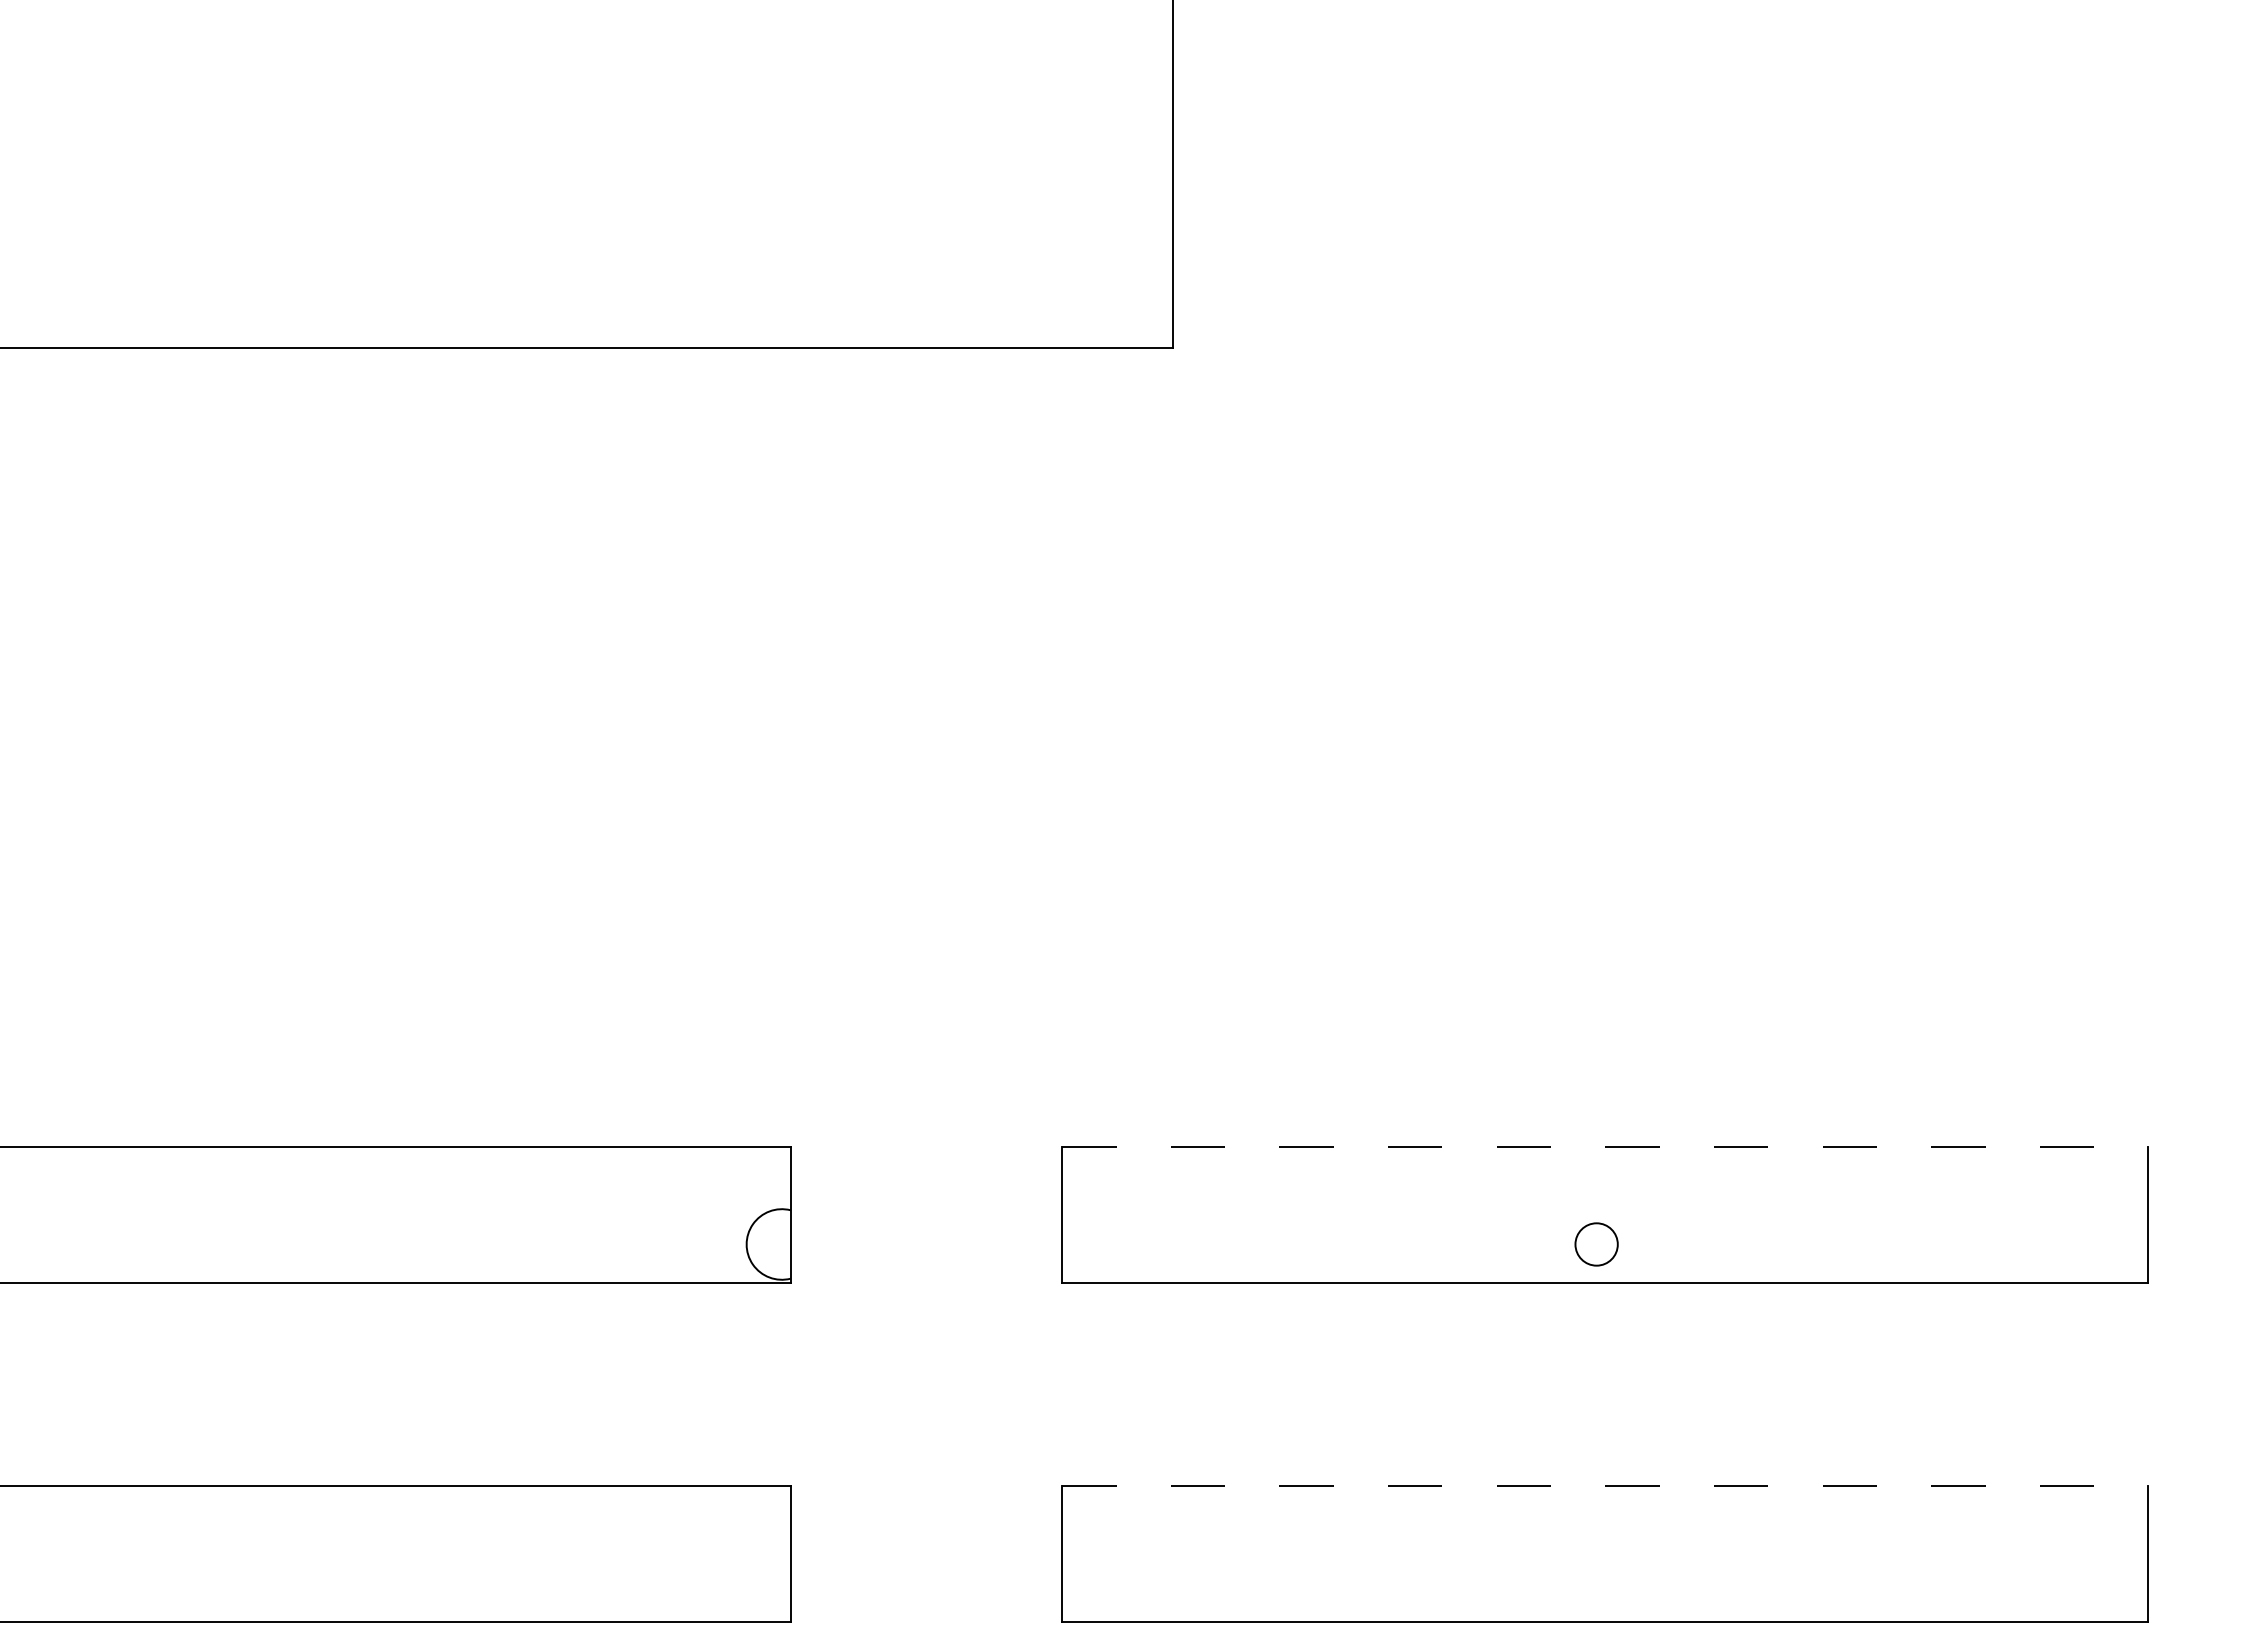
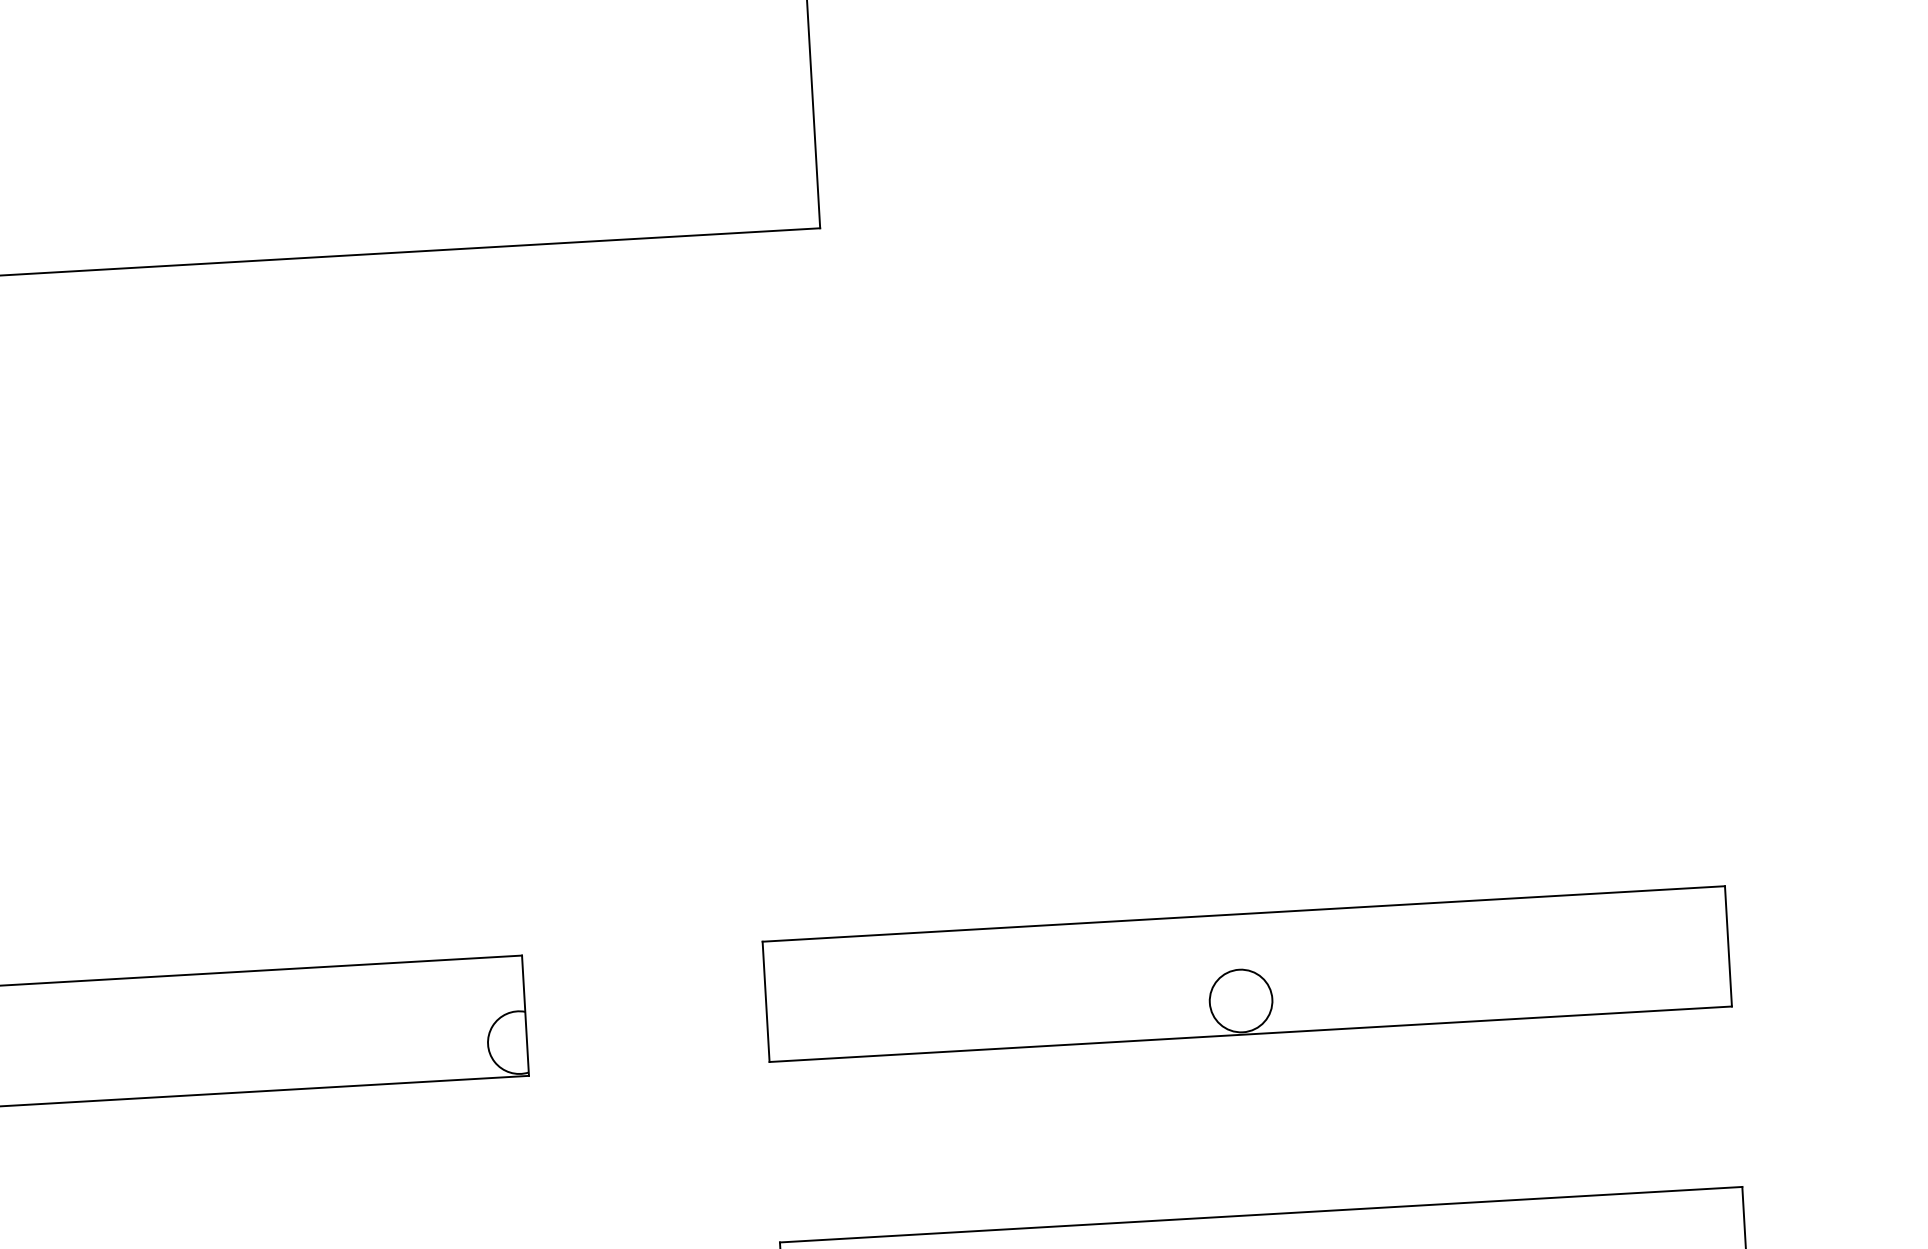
line: (1605, 1146) -> (1243, 913), dashed -> solid
circle: (1596, 1244) -> (1240, 1001), size x1.67
line: (1605, 1486) -> (1261, 1214), dashed -> solid

